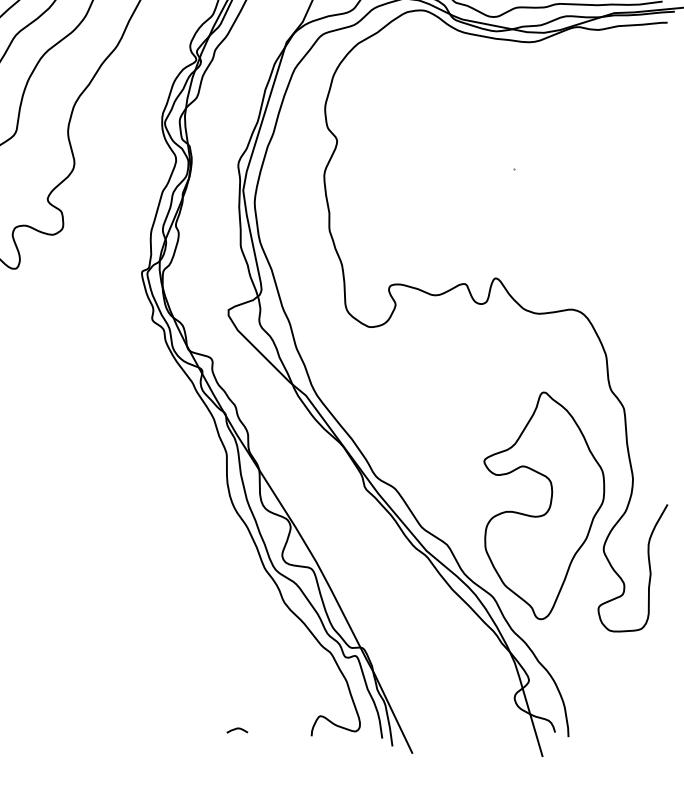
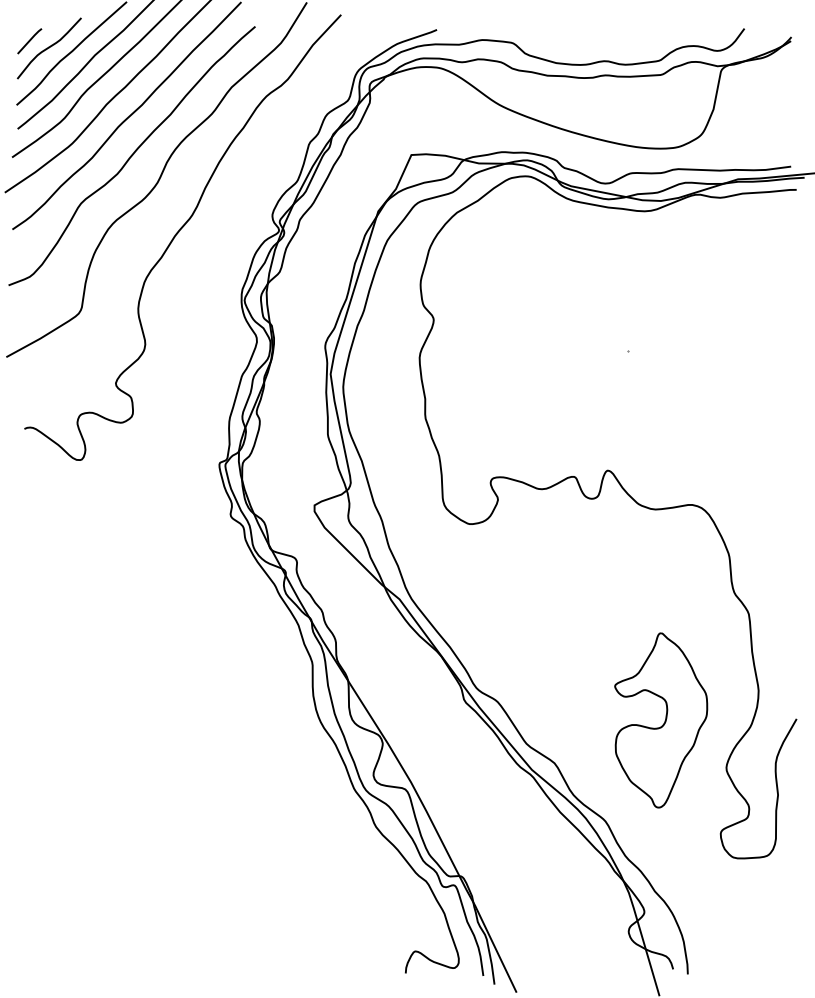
part: (543, 505) -> (660, 720), size x0.7
curve: (235, 729) -> (322, 966), removed

